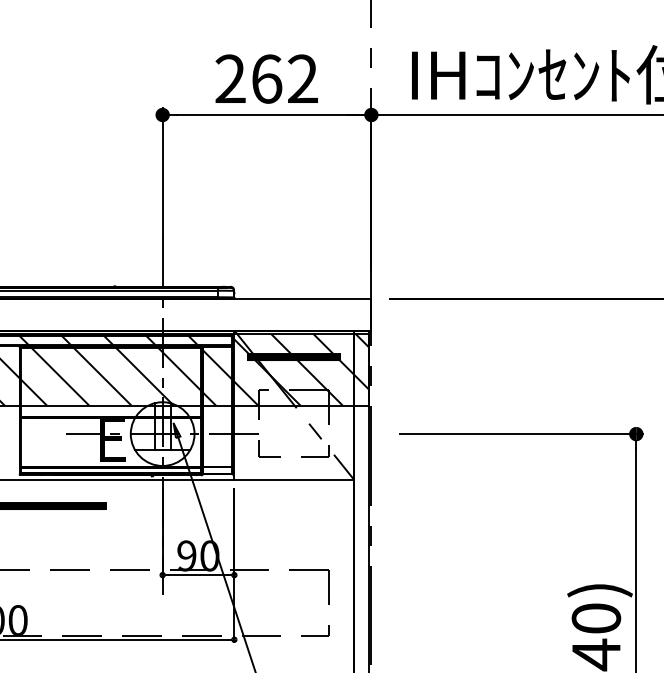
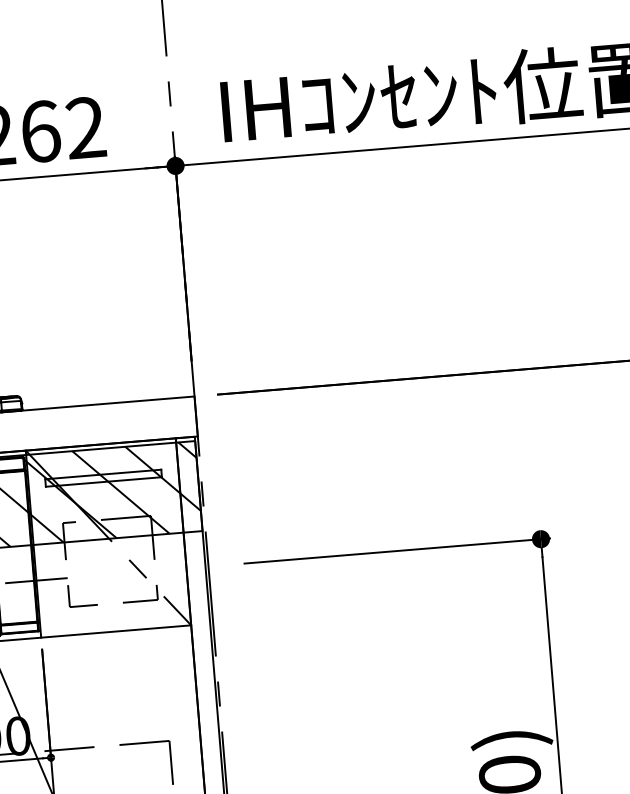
hatch: (293, 357) -> (102, 478), removed

